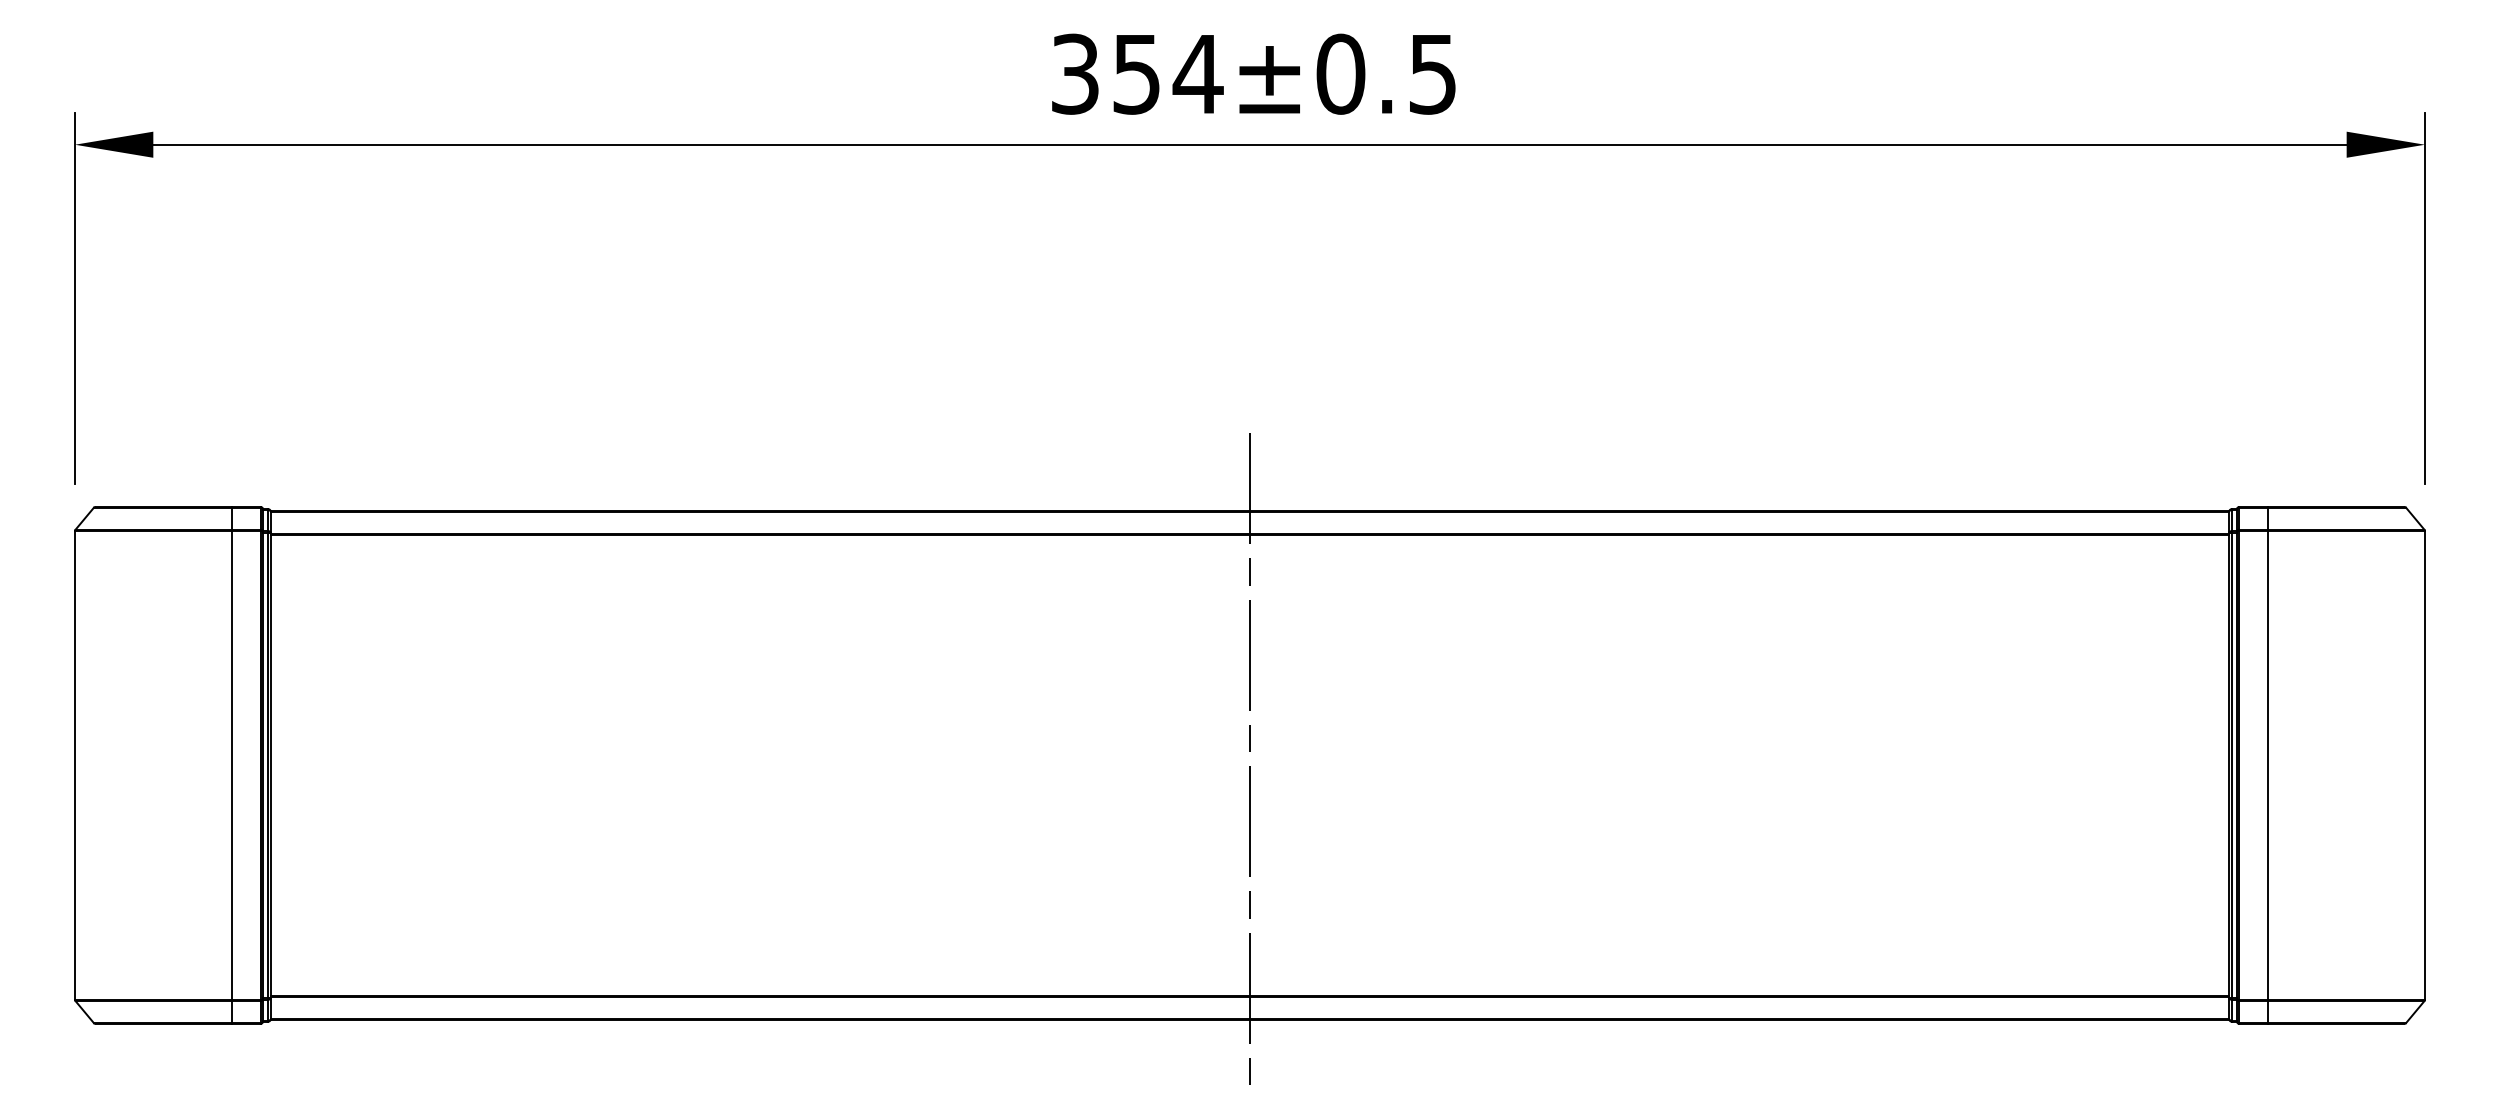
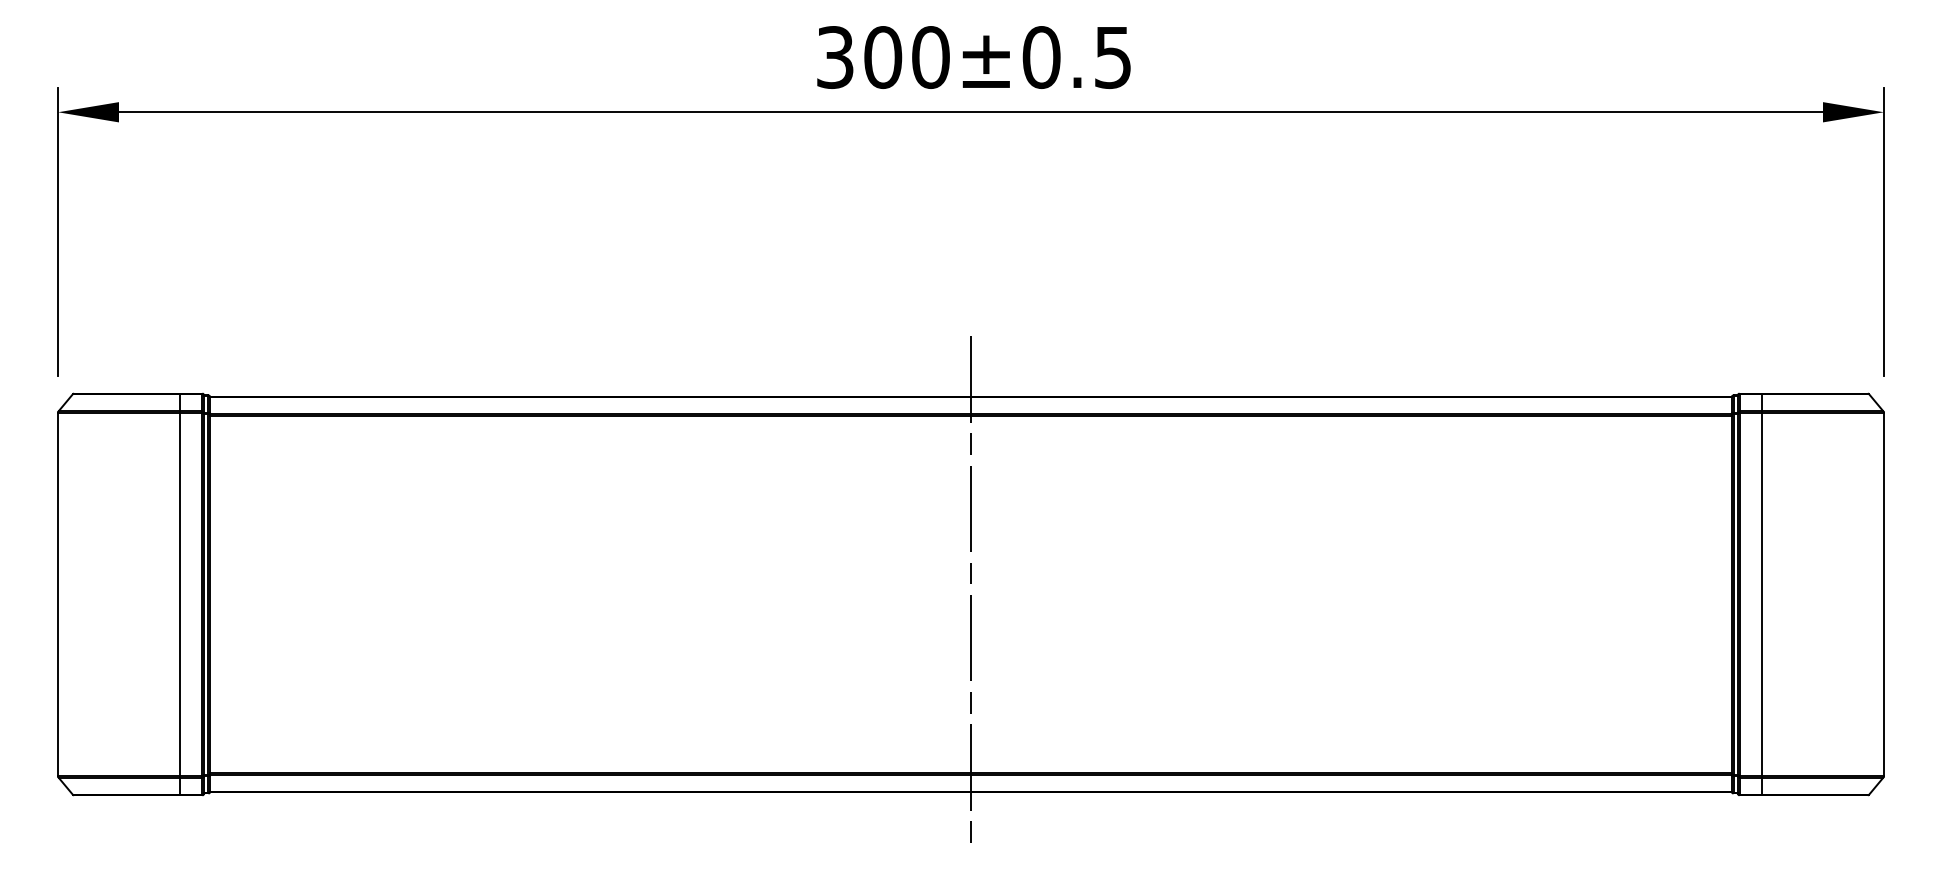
text: (1167, 73) -> (906, 56), 354±0.5 -> 300±0.5

